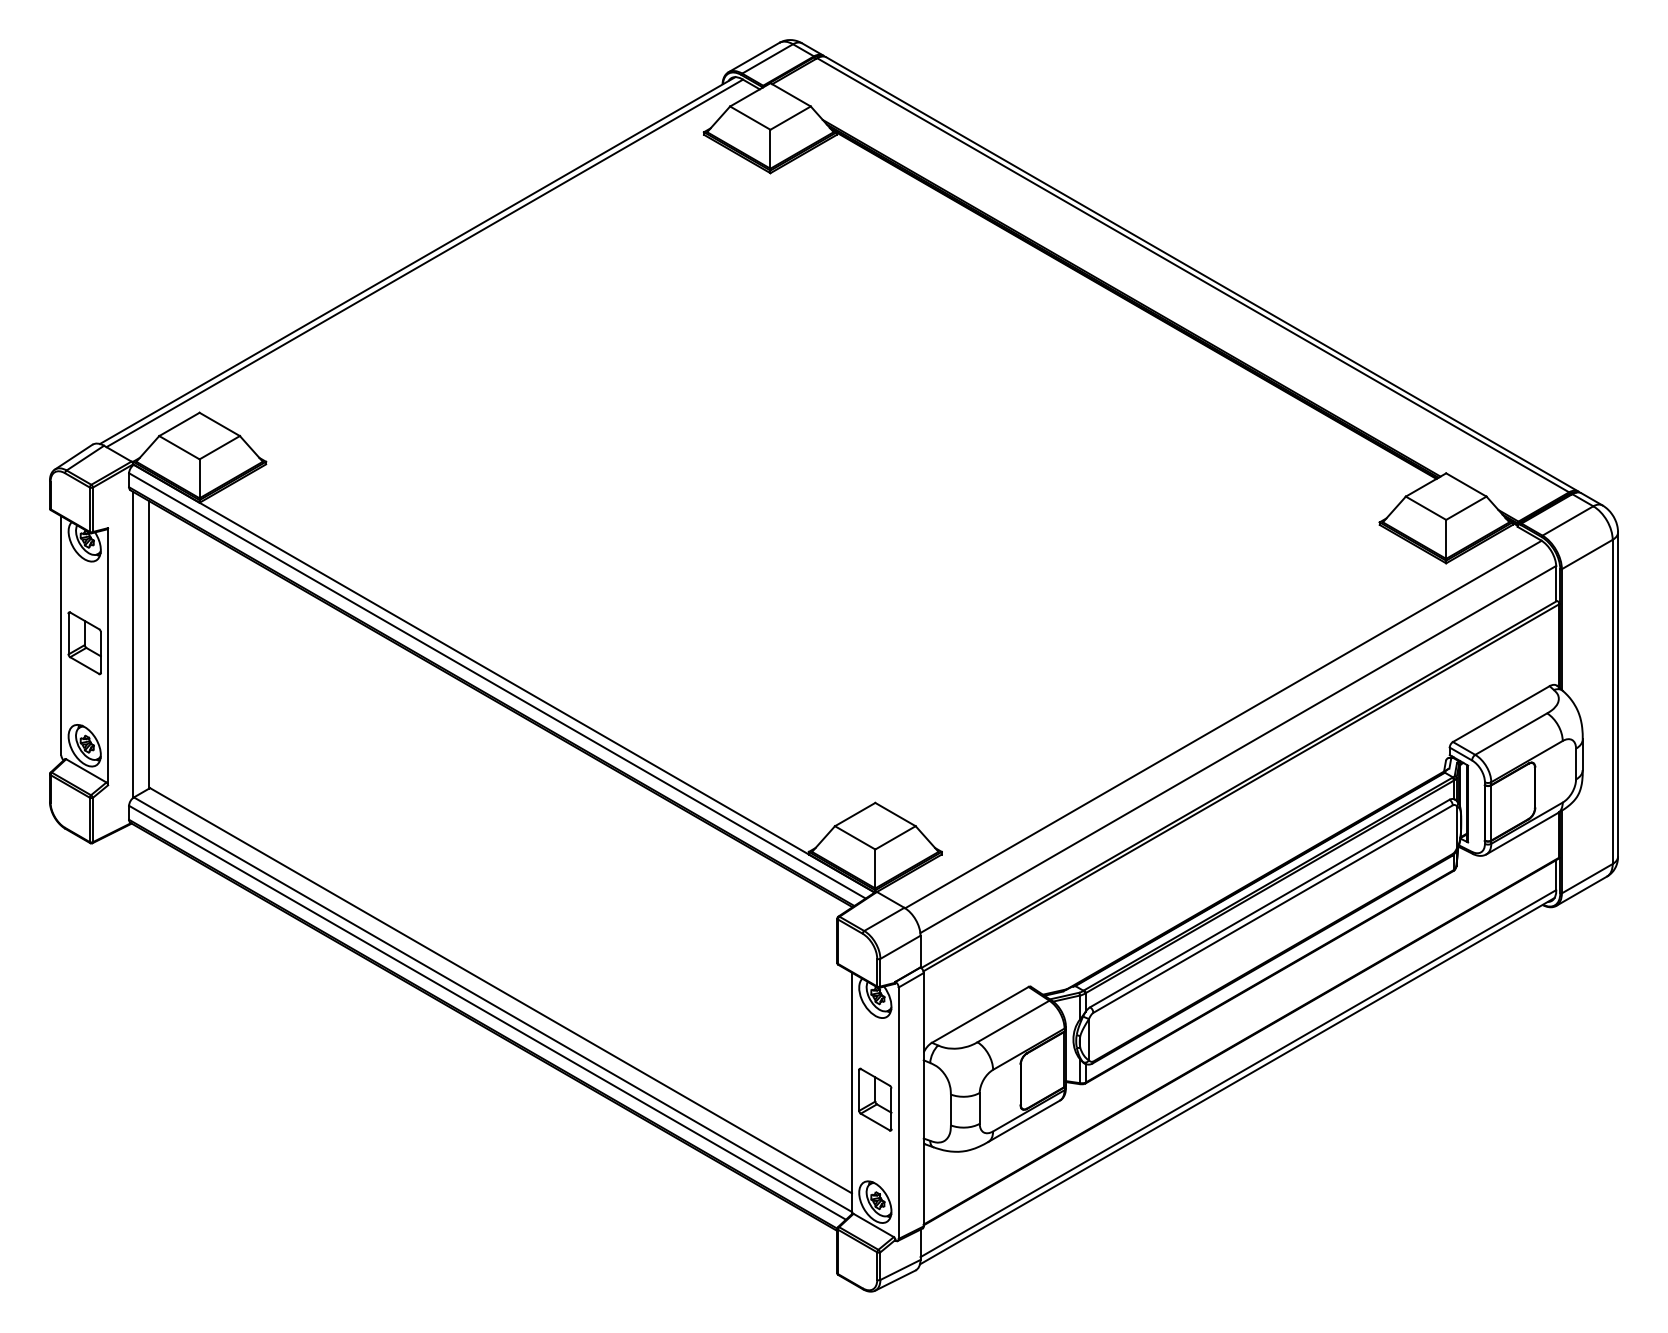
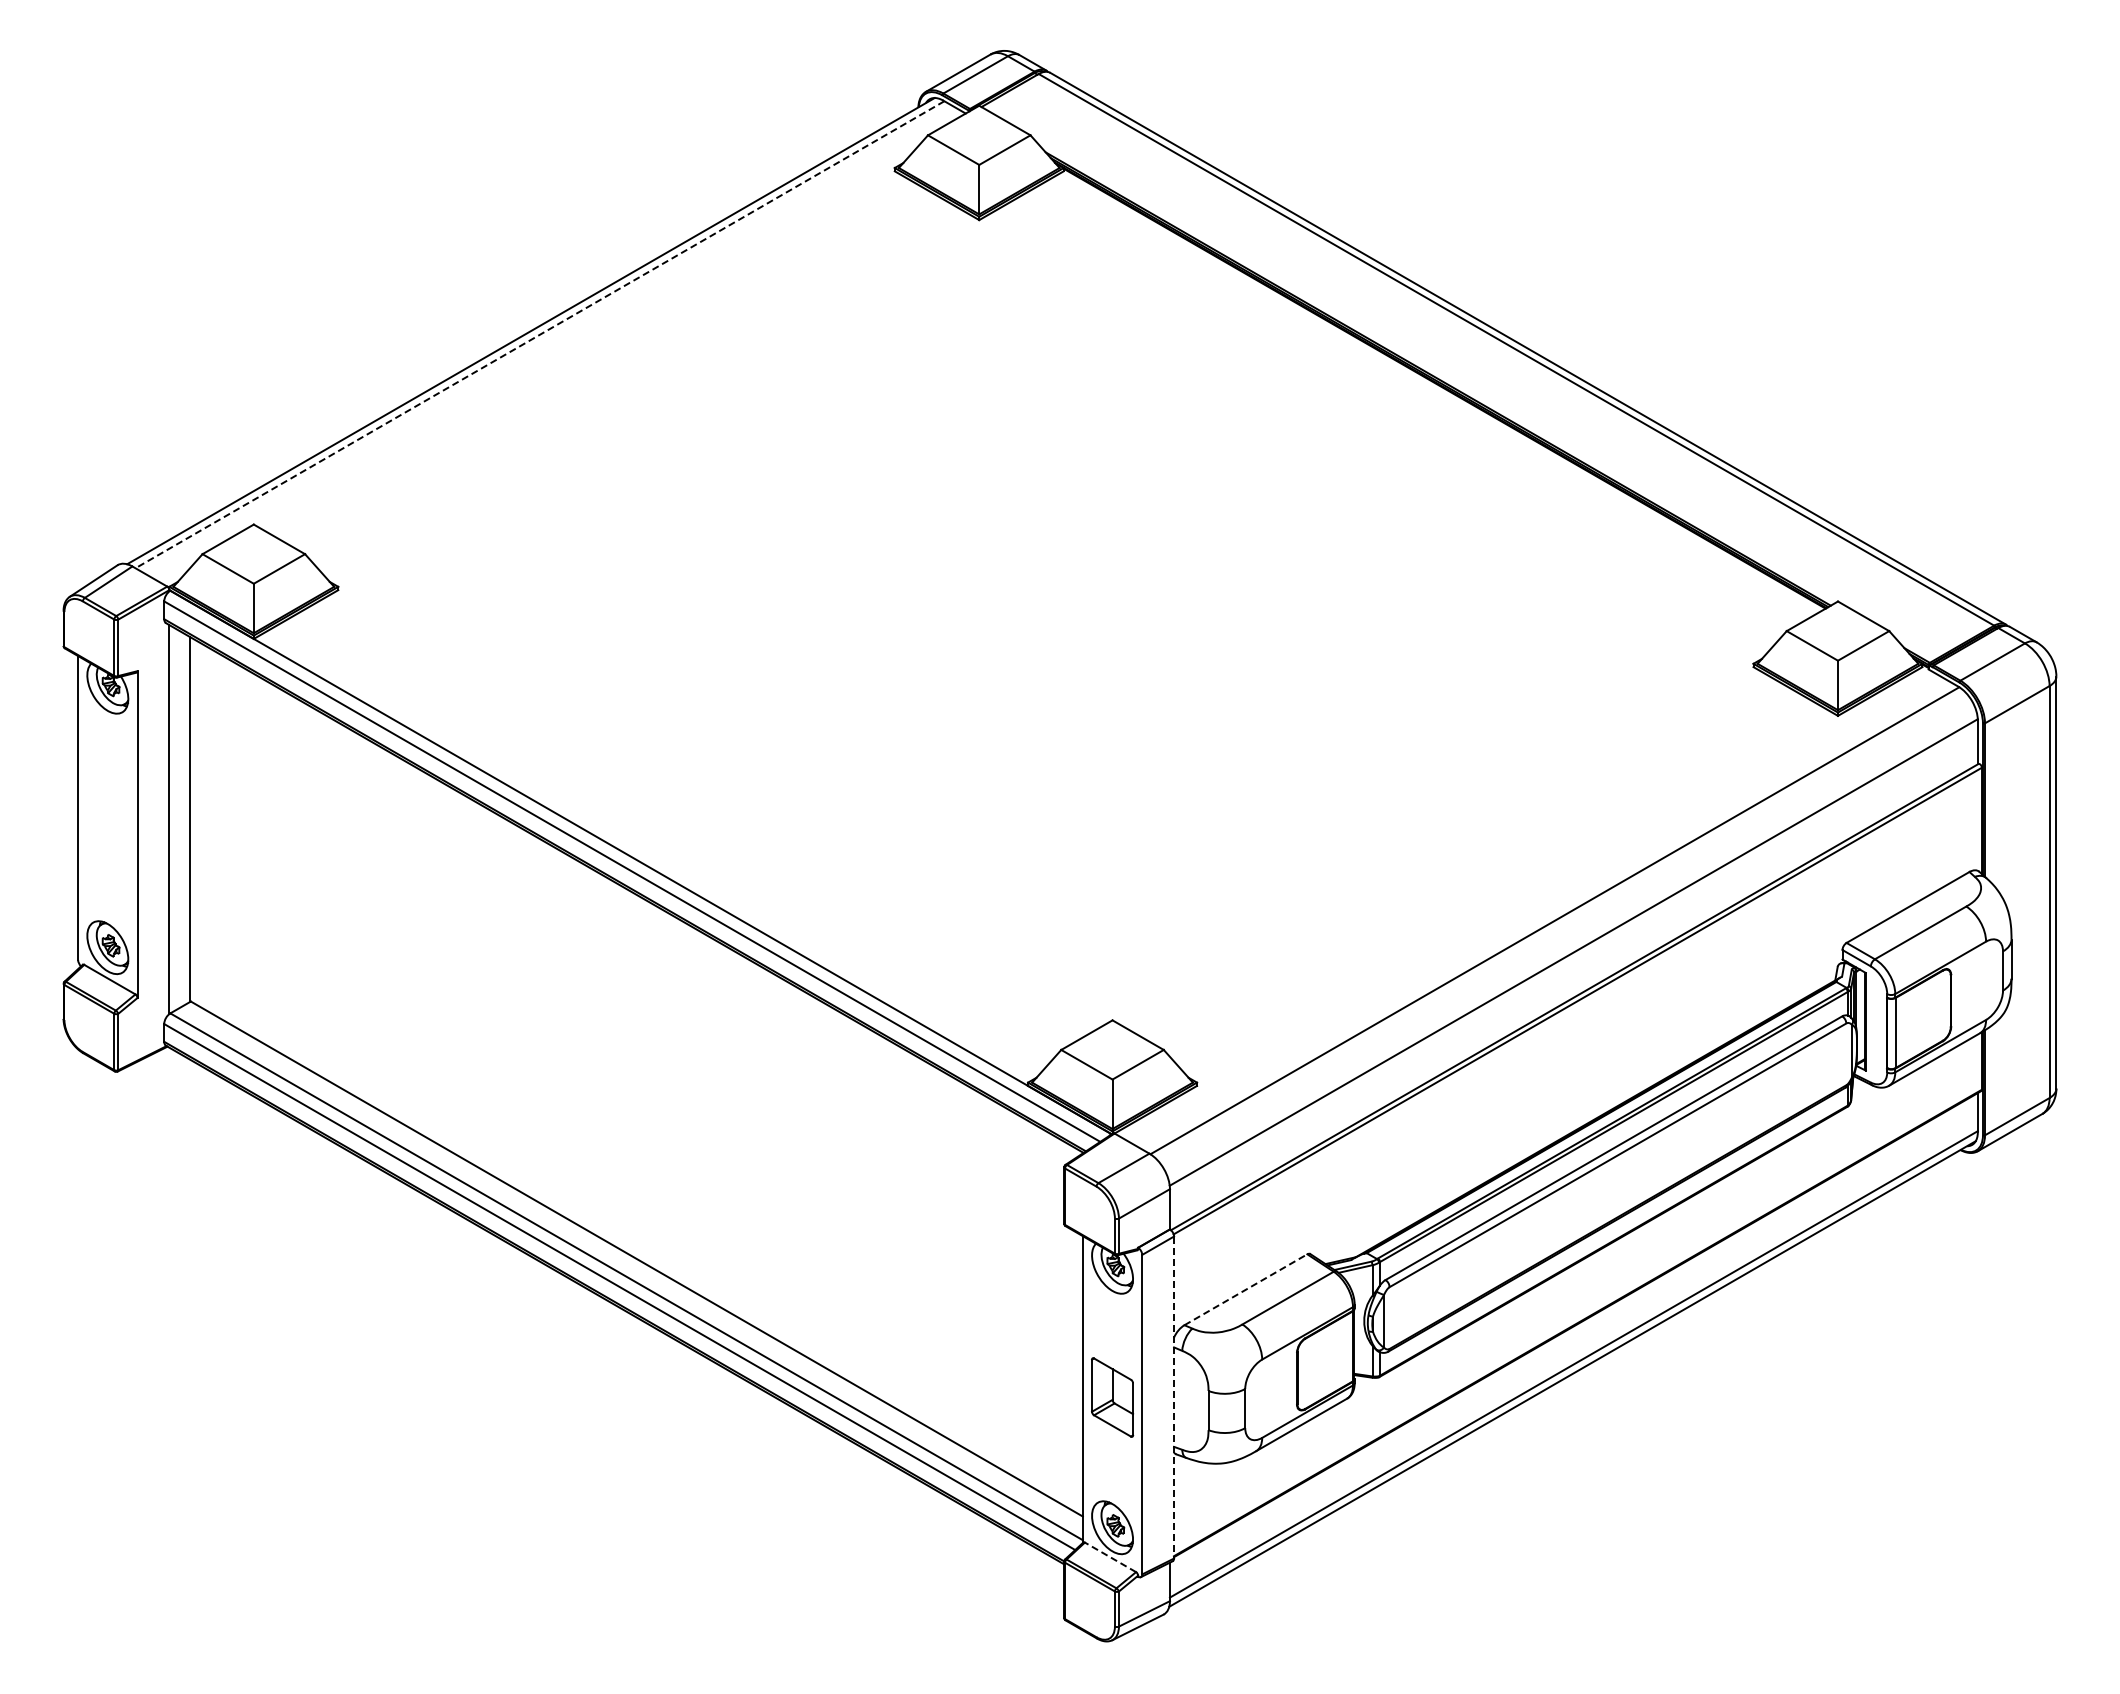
line: (424, 264) -> (539, 335), solid -> dashed
part: (84, 643) -> (107, 817), removed
line: (979, 1014) -> (1245, 1289), solid -> dashed
line: (924, 1100) -> (1174, 1398), solid -> dashed
line: (873, 1225) -> (1110, 1557), solid -> dashed

